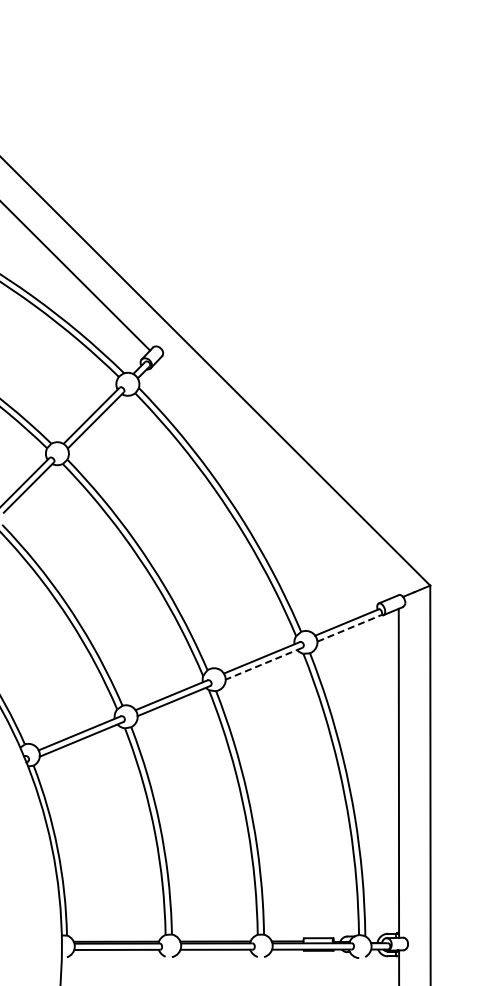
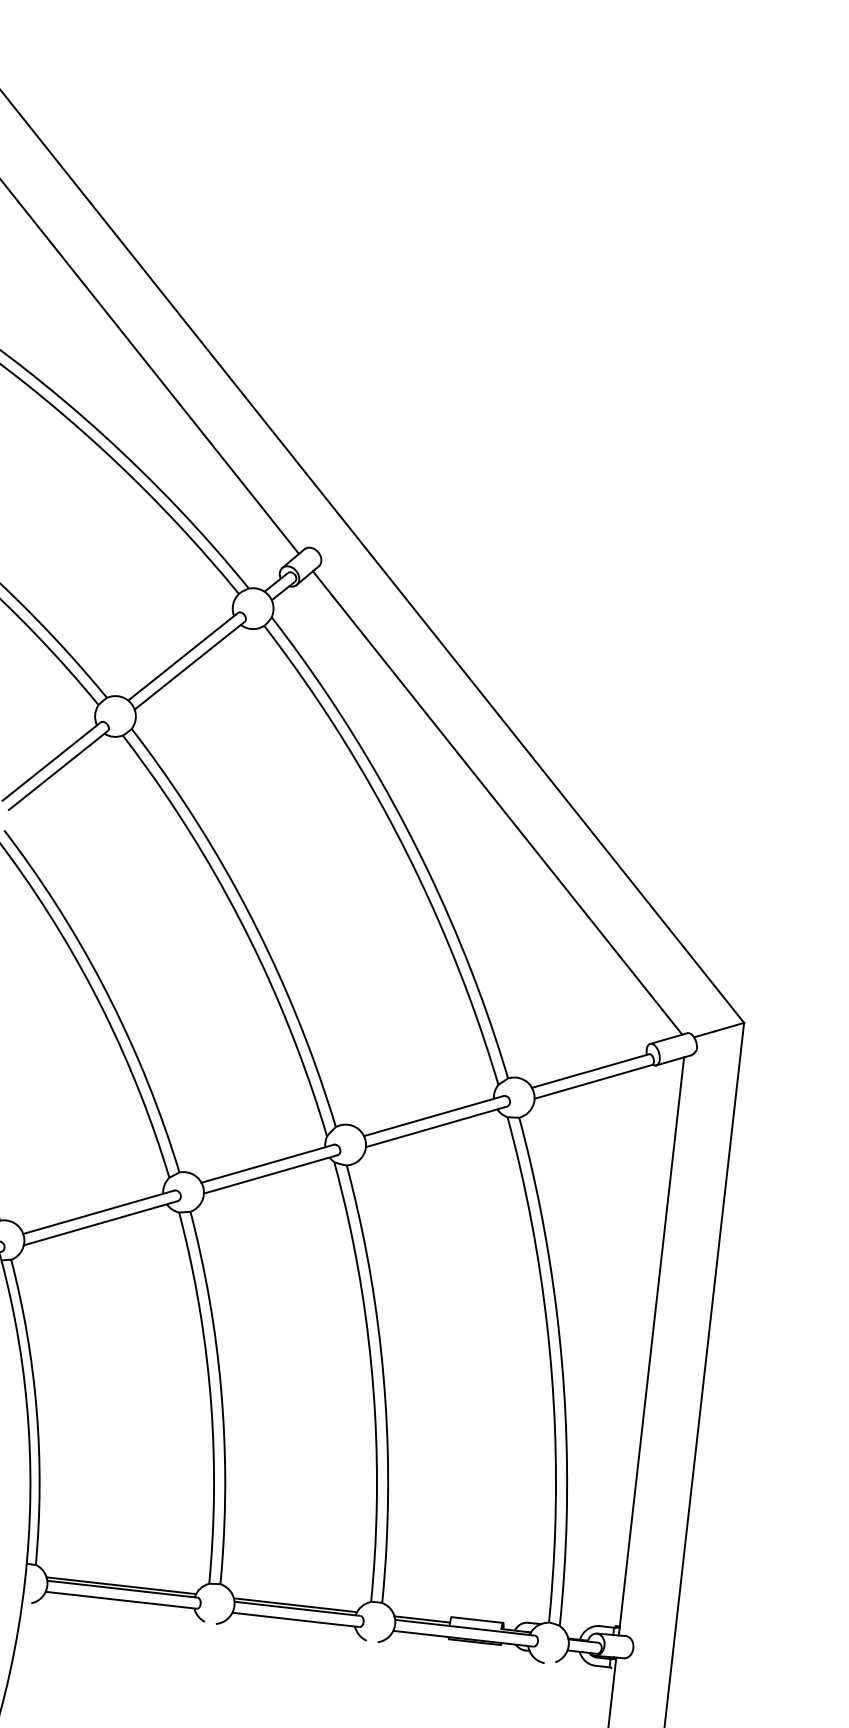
line: (277, 477) -> (497, 802), added
line: (349, 628) -> (593, 1082), dashed -> solid
line: (263, 663) -> (435, 1126), dashed -> solid

